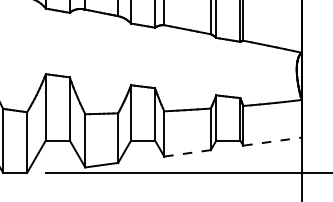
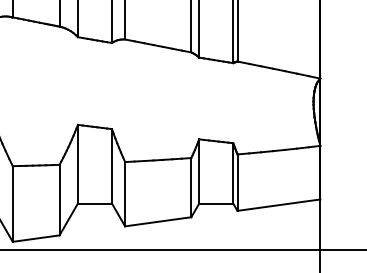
line: (272, 141) -> (279, 204), dashed -> solid
line: (188, 153) -> (159, 222), dashed -> solid

